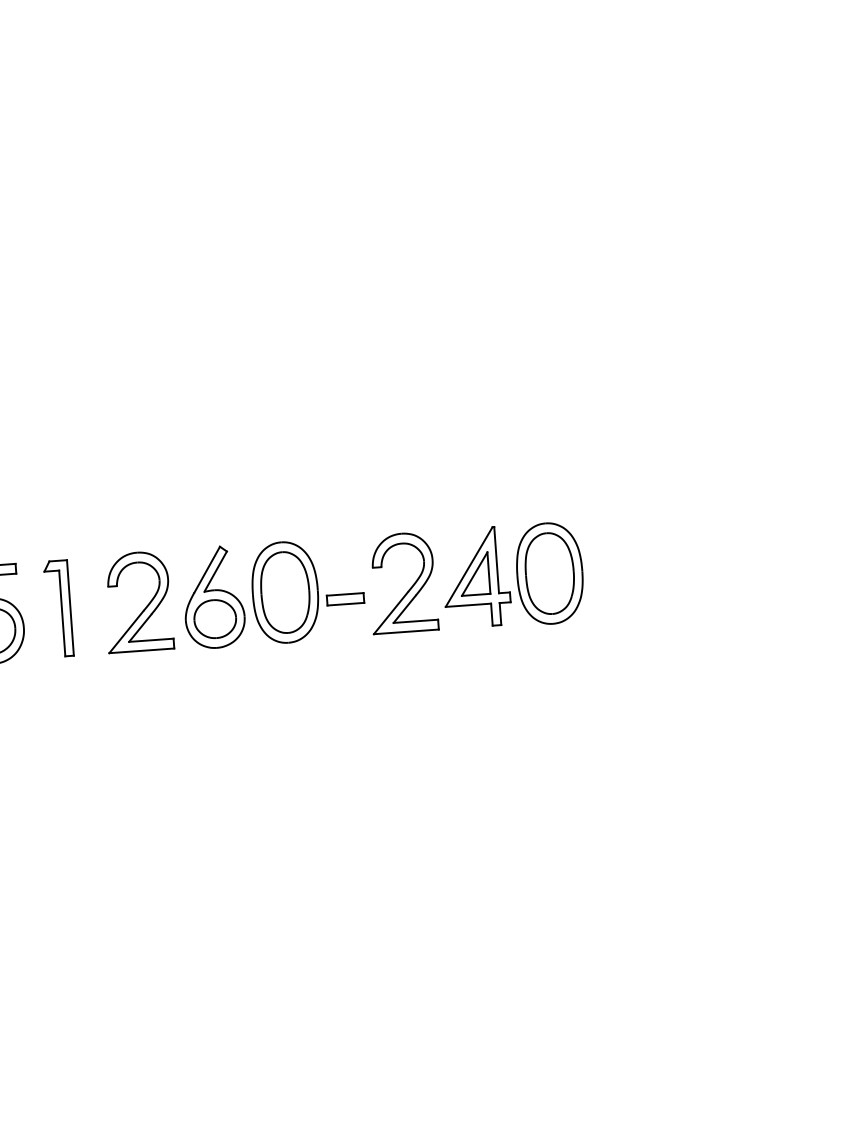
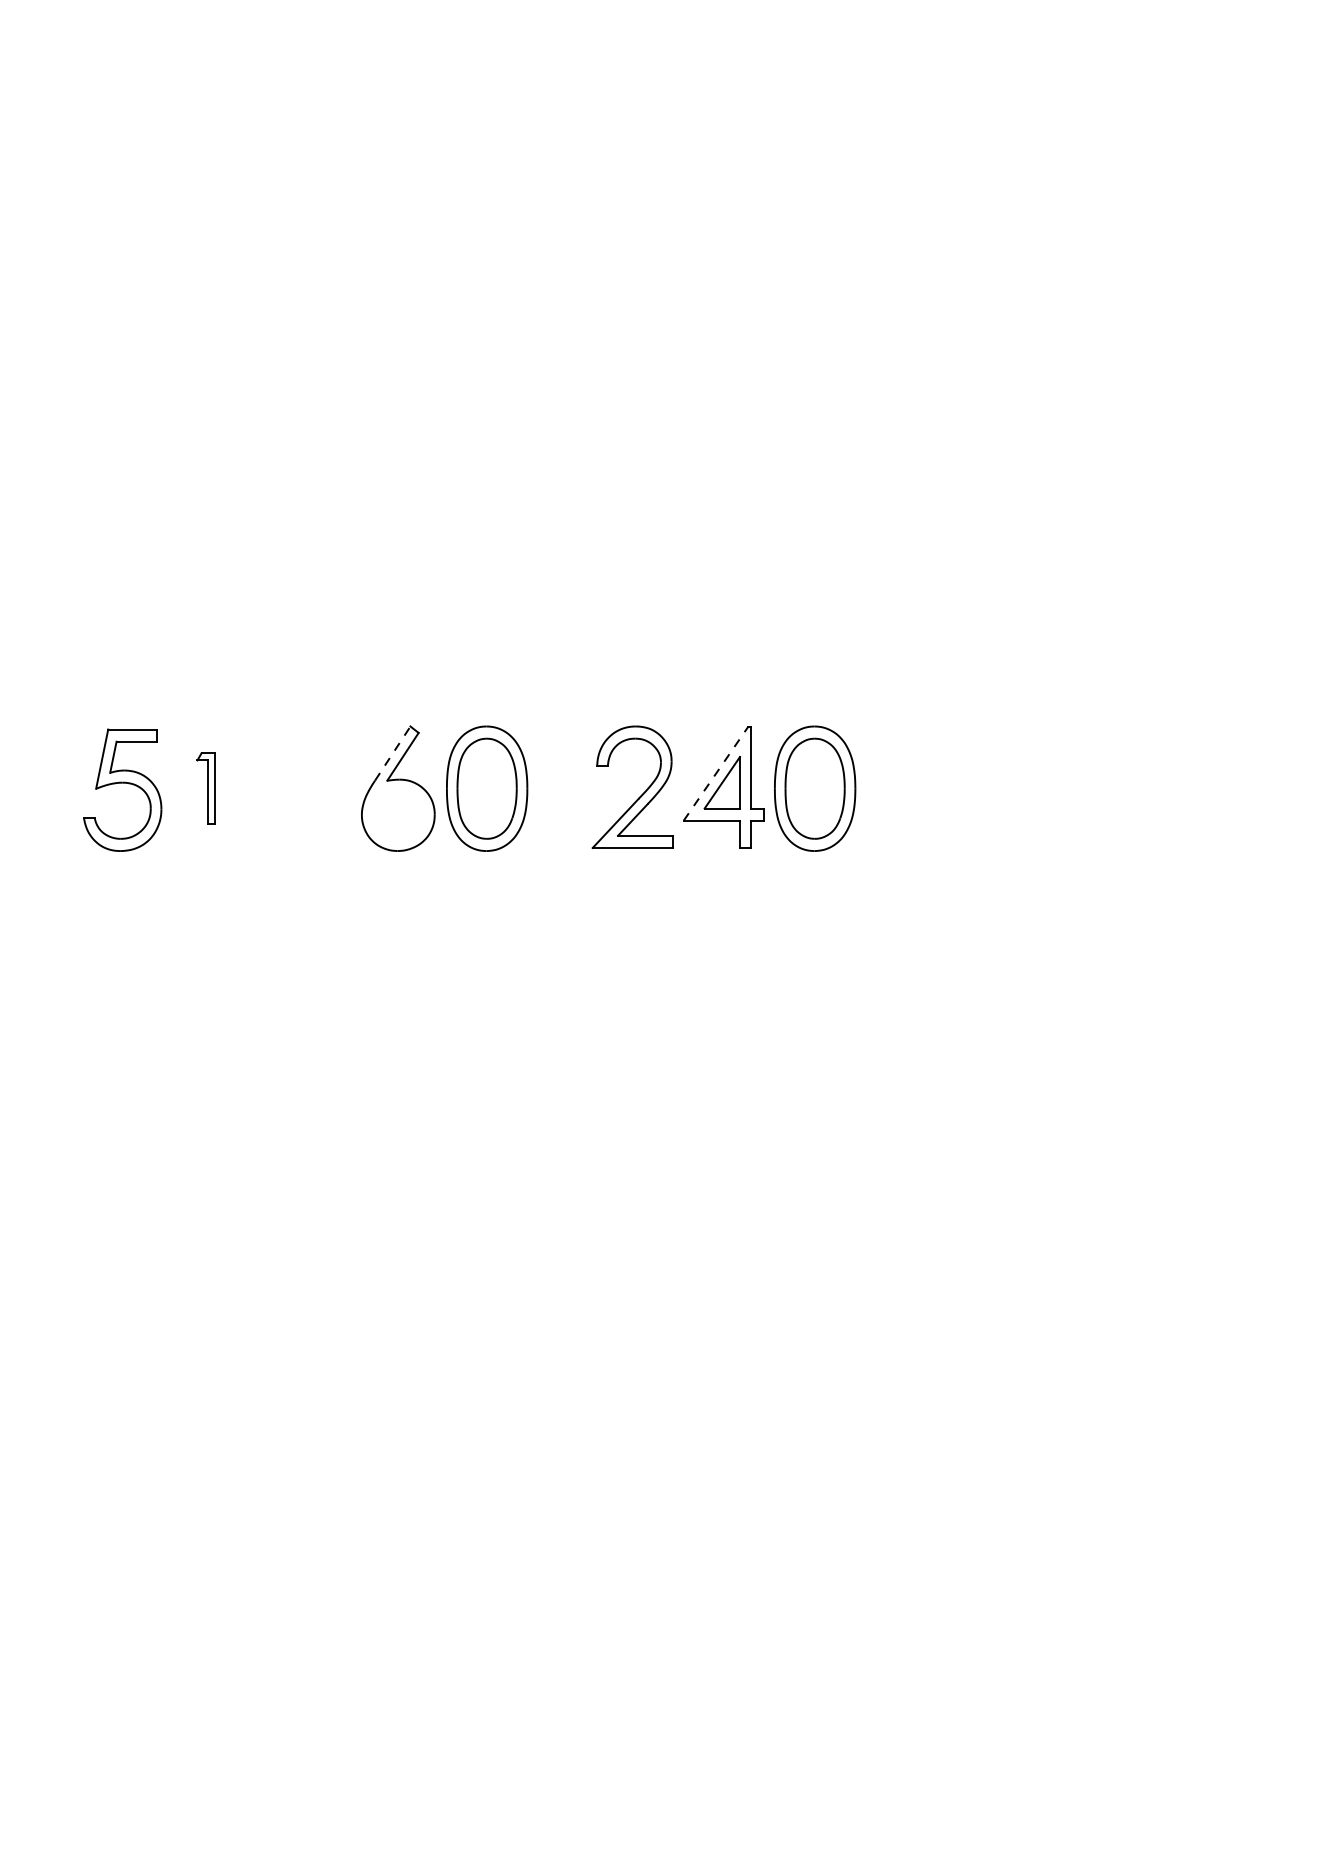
line: (469, 566) -> (716, 773), solid -> dashed
line: (207, 569) -> (393, 753), solid -> dashed
part: (345, 599) -> (560, 802), removed
part: (58, 608) -> (205, 788), size x0.6
part: (144, 608) -> (312, 795), removed
part: (214, 618) -> (397, 814), removed

